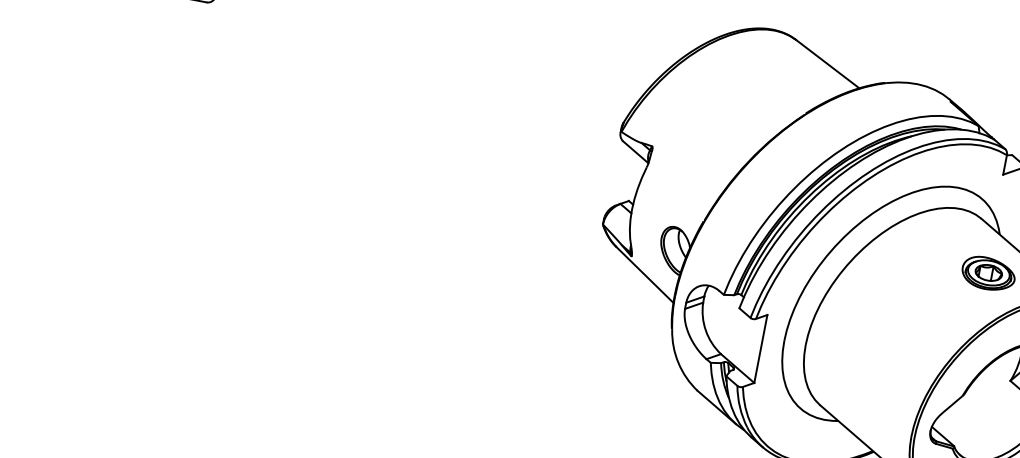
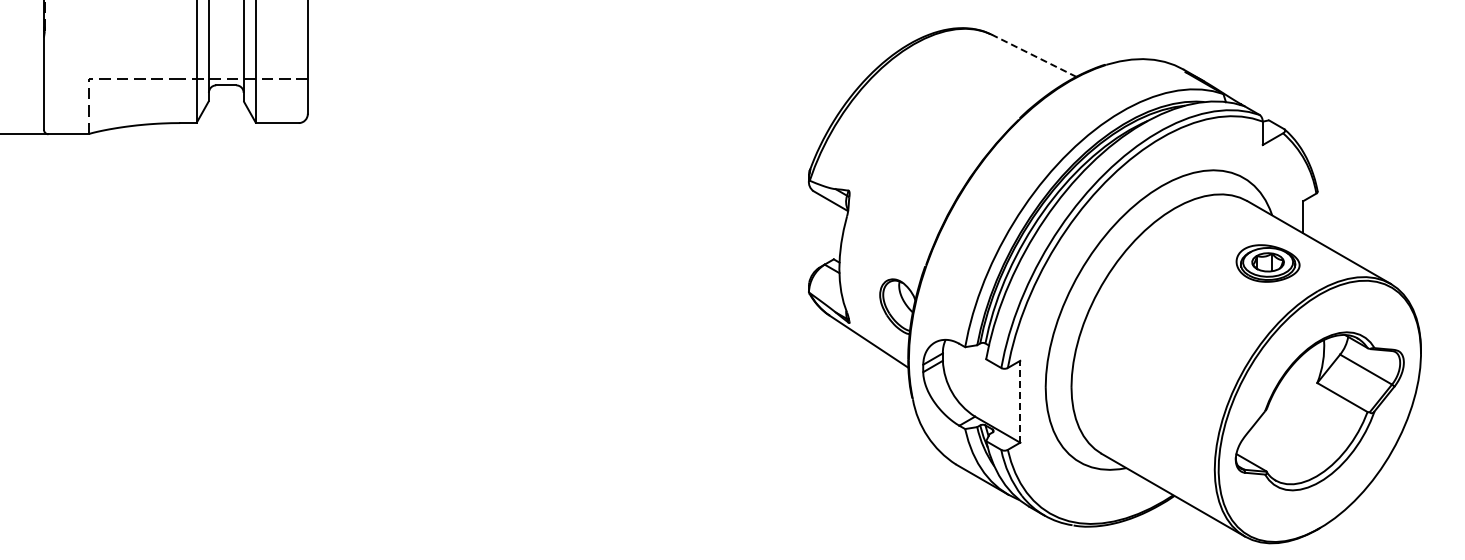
line: (827, 63) -> (1033, 55), solid -> dashed
line: (761, 348) -> (1020, 401), solid -> dashed

